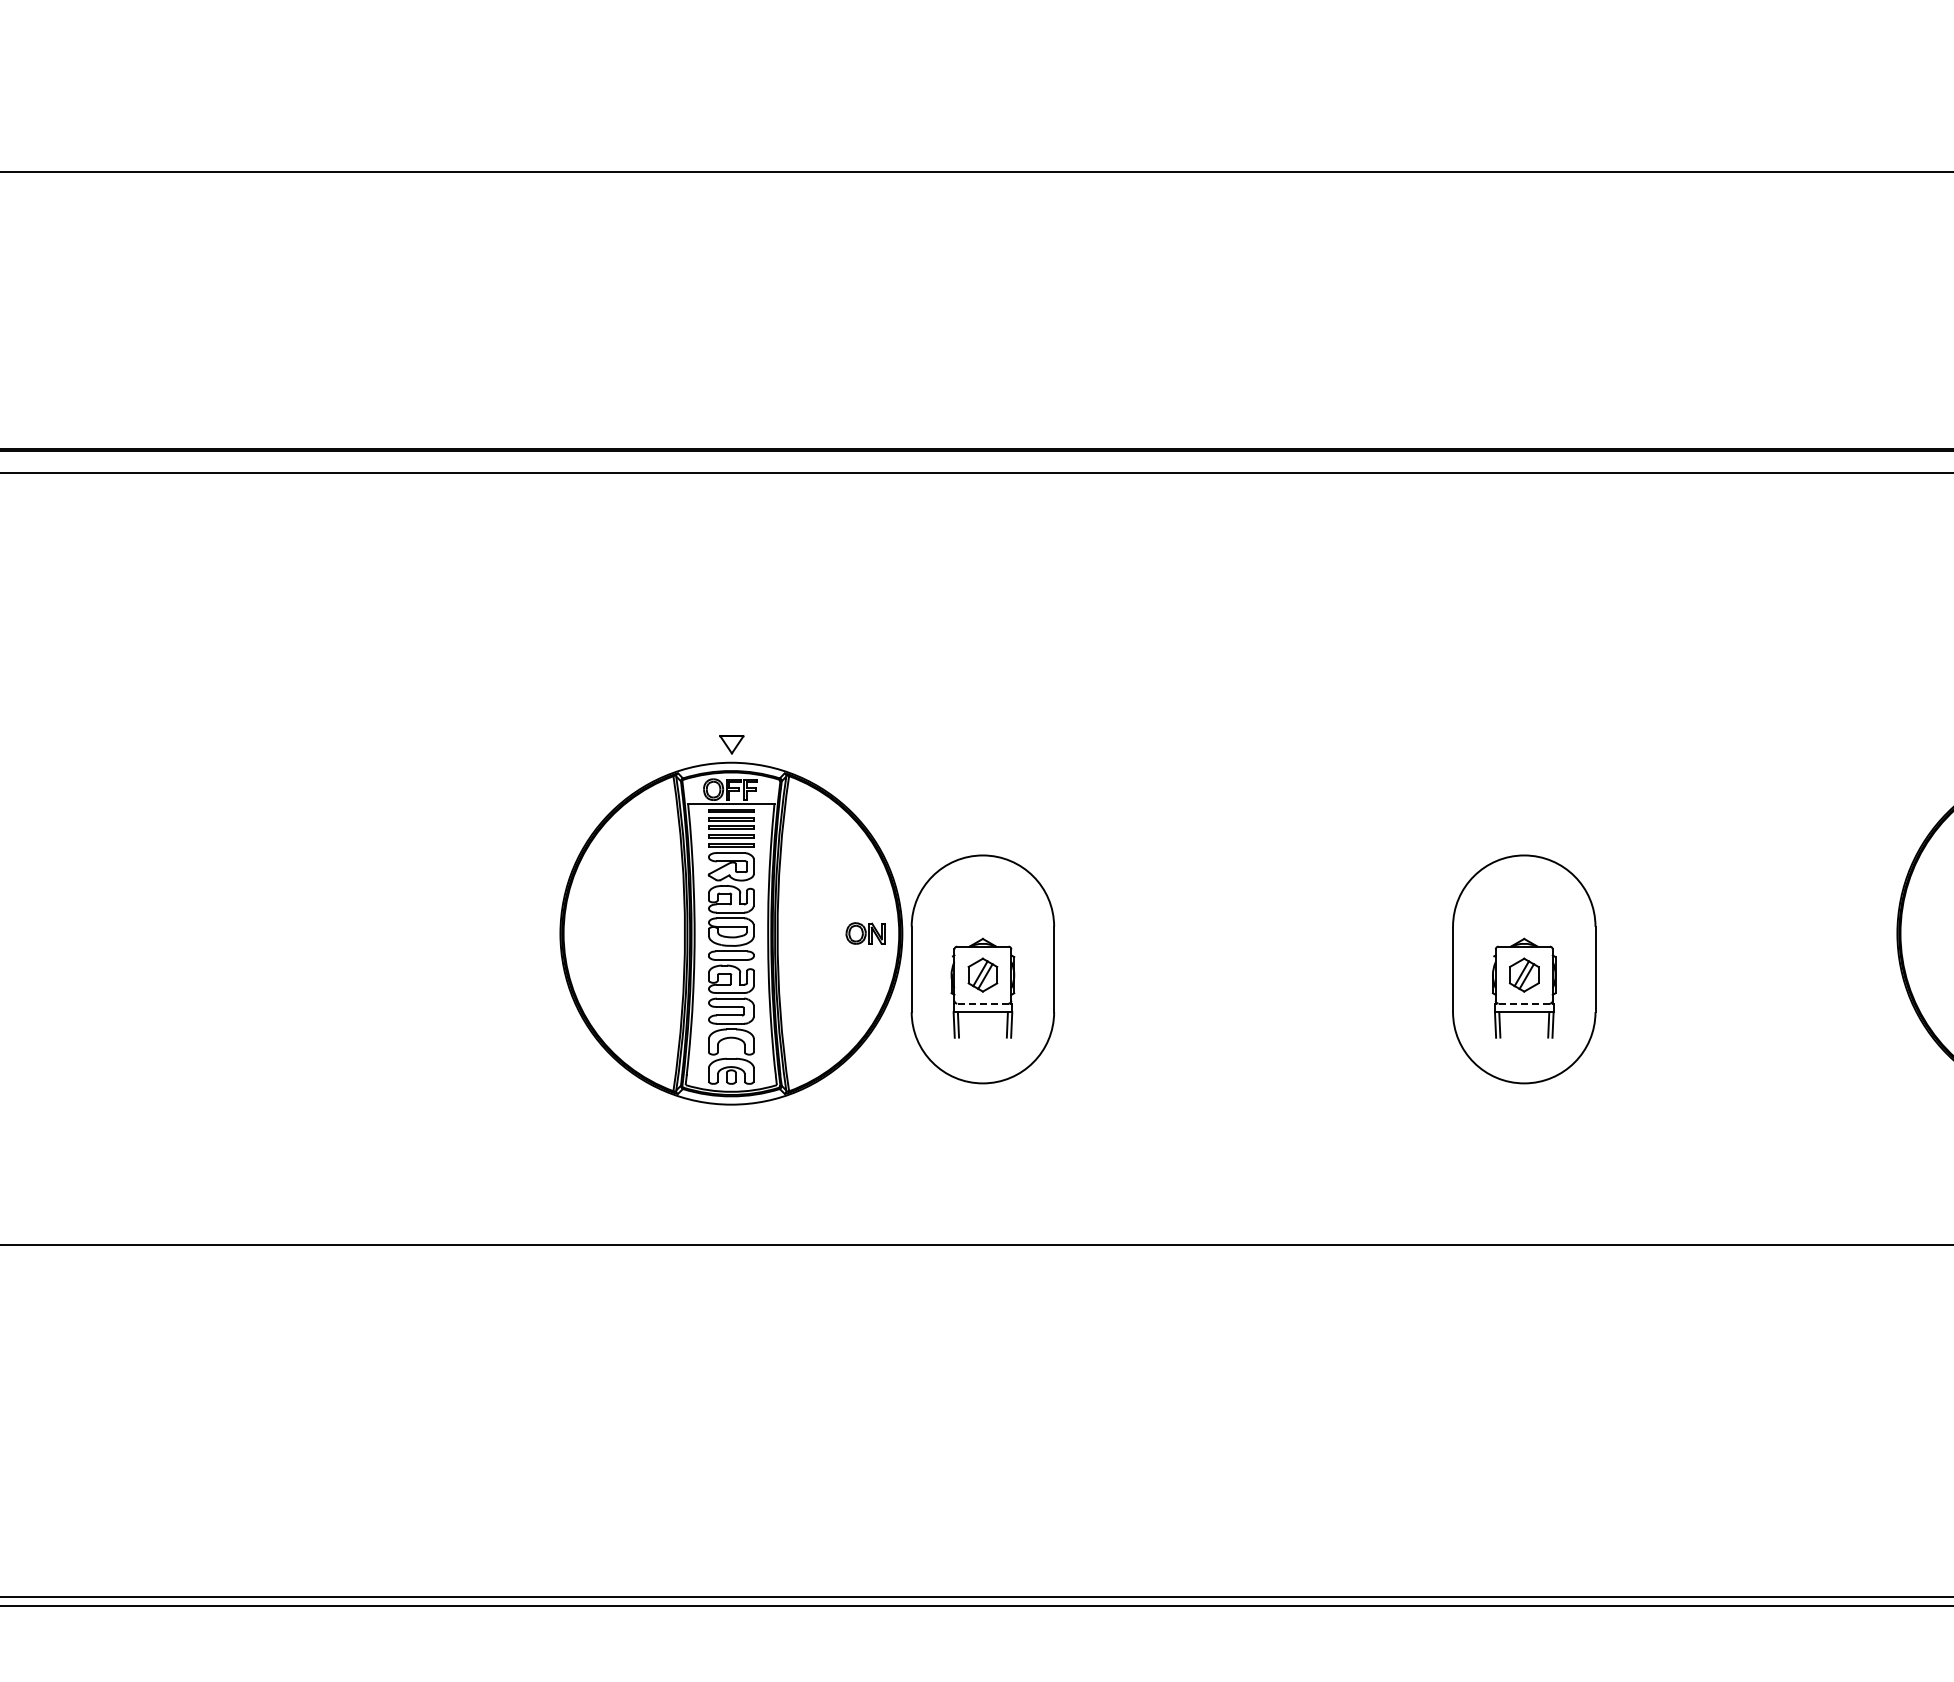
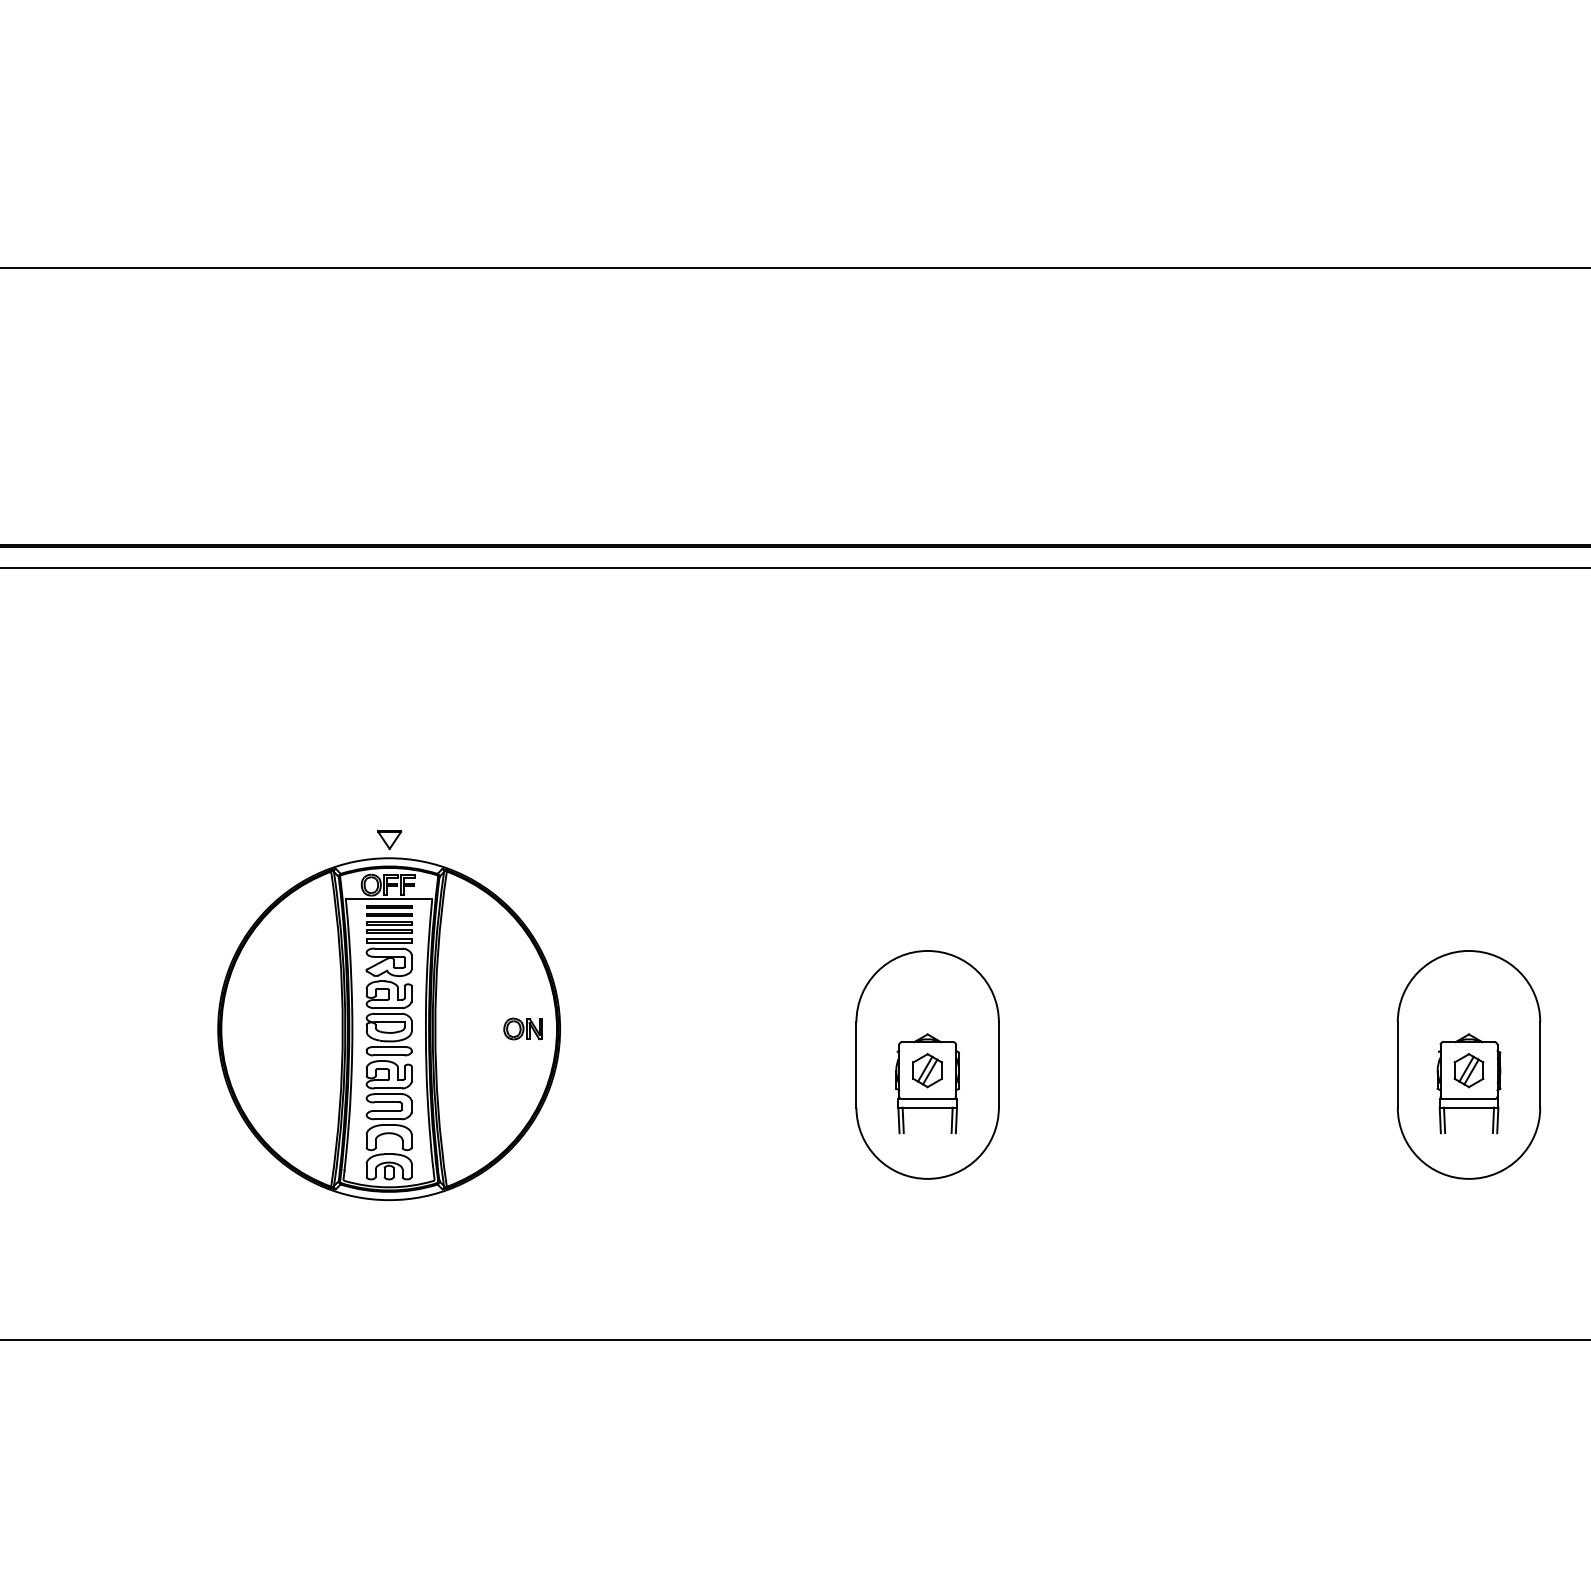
part: (731, 920) -> (389, 1016), moved
line: (982, 1003) -> (927, 1099), dashed -> solid
line: (1524, 1003) -> (1469, 1099), dashed -> solid

